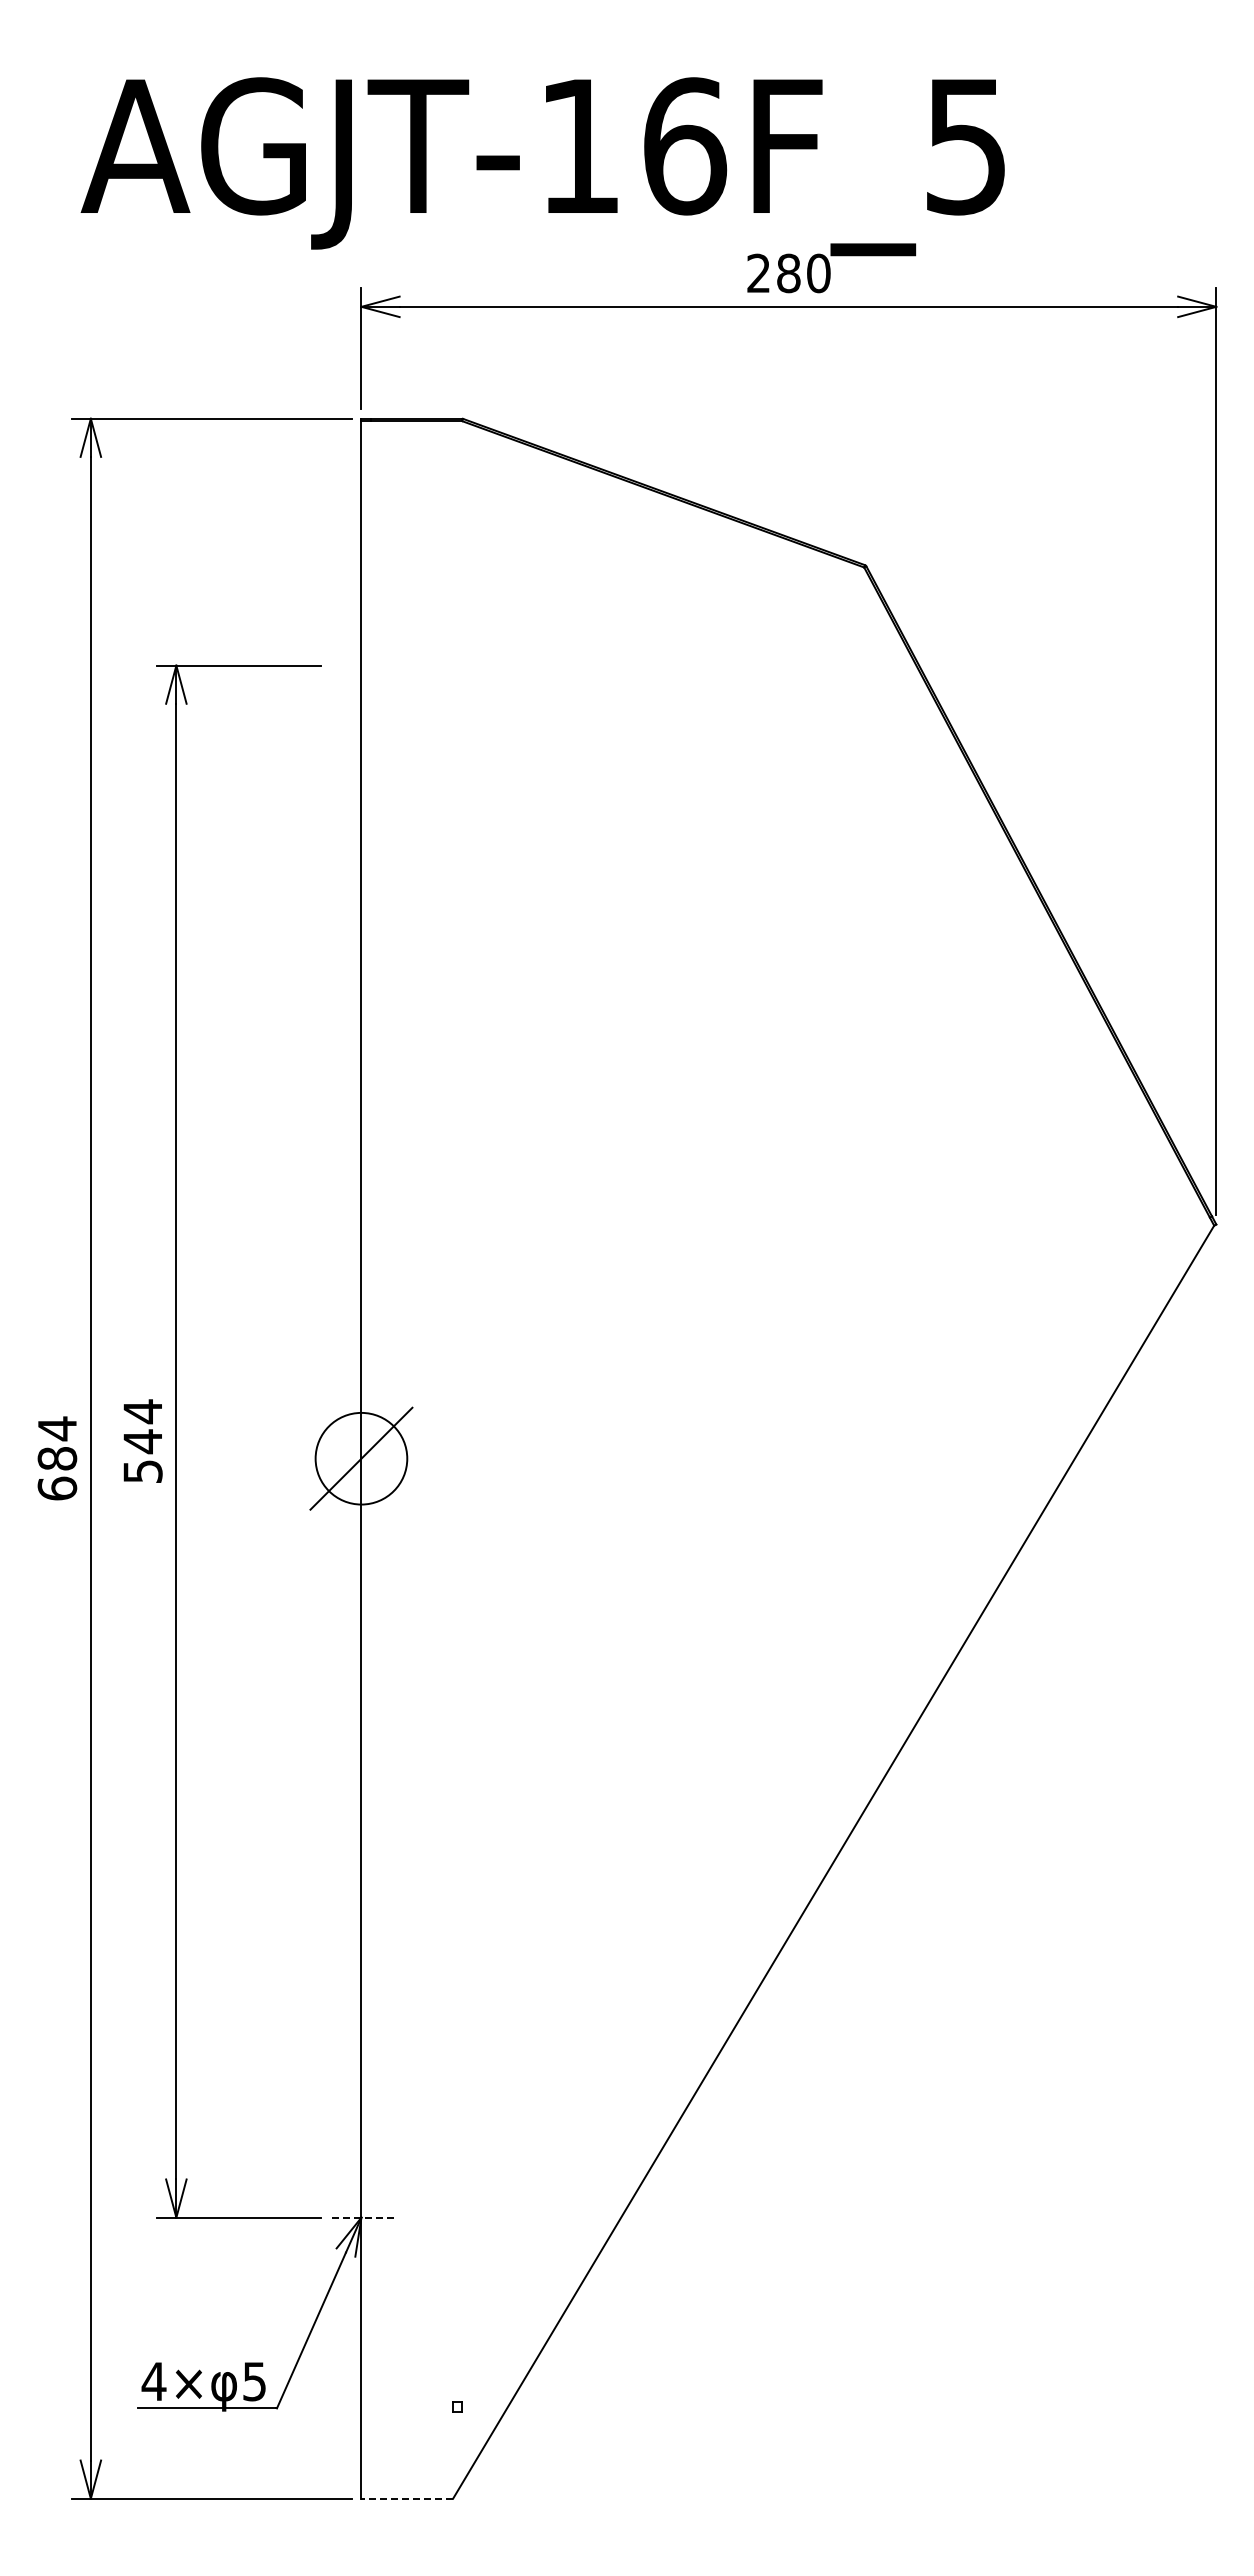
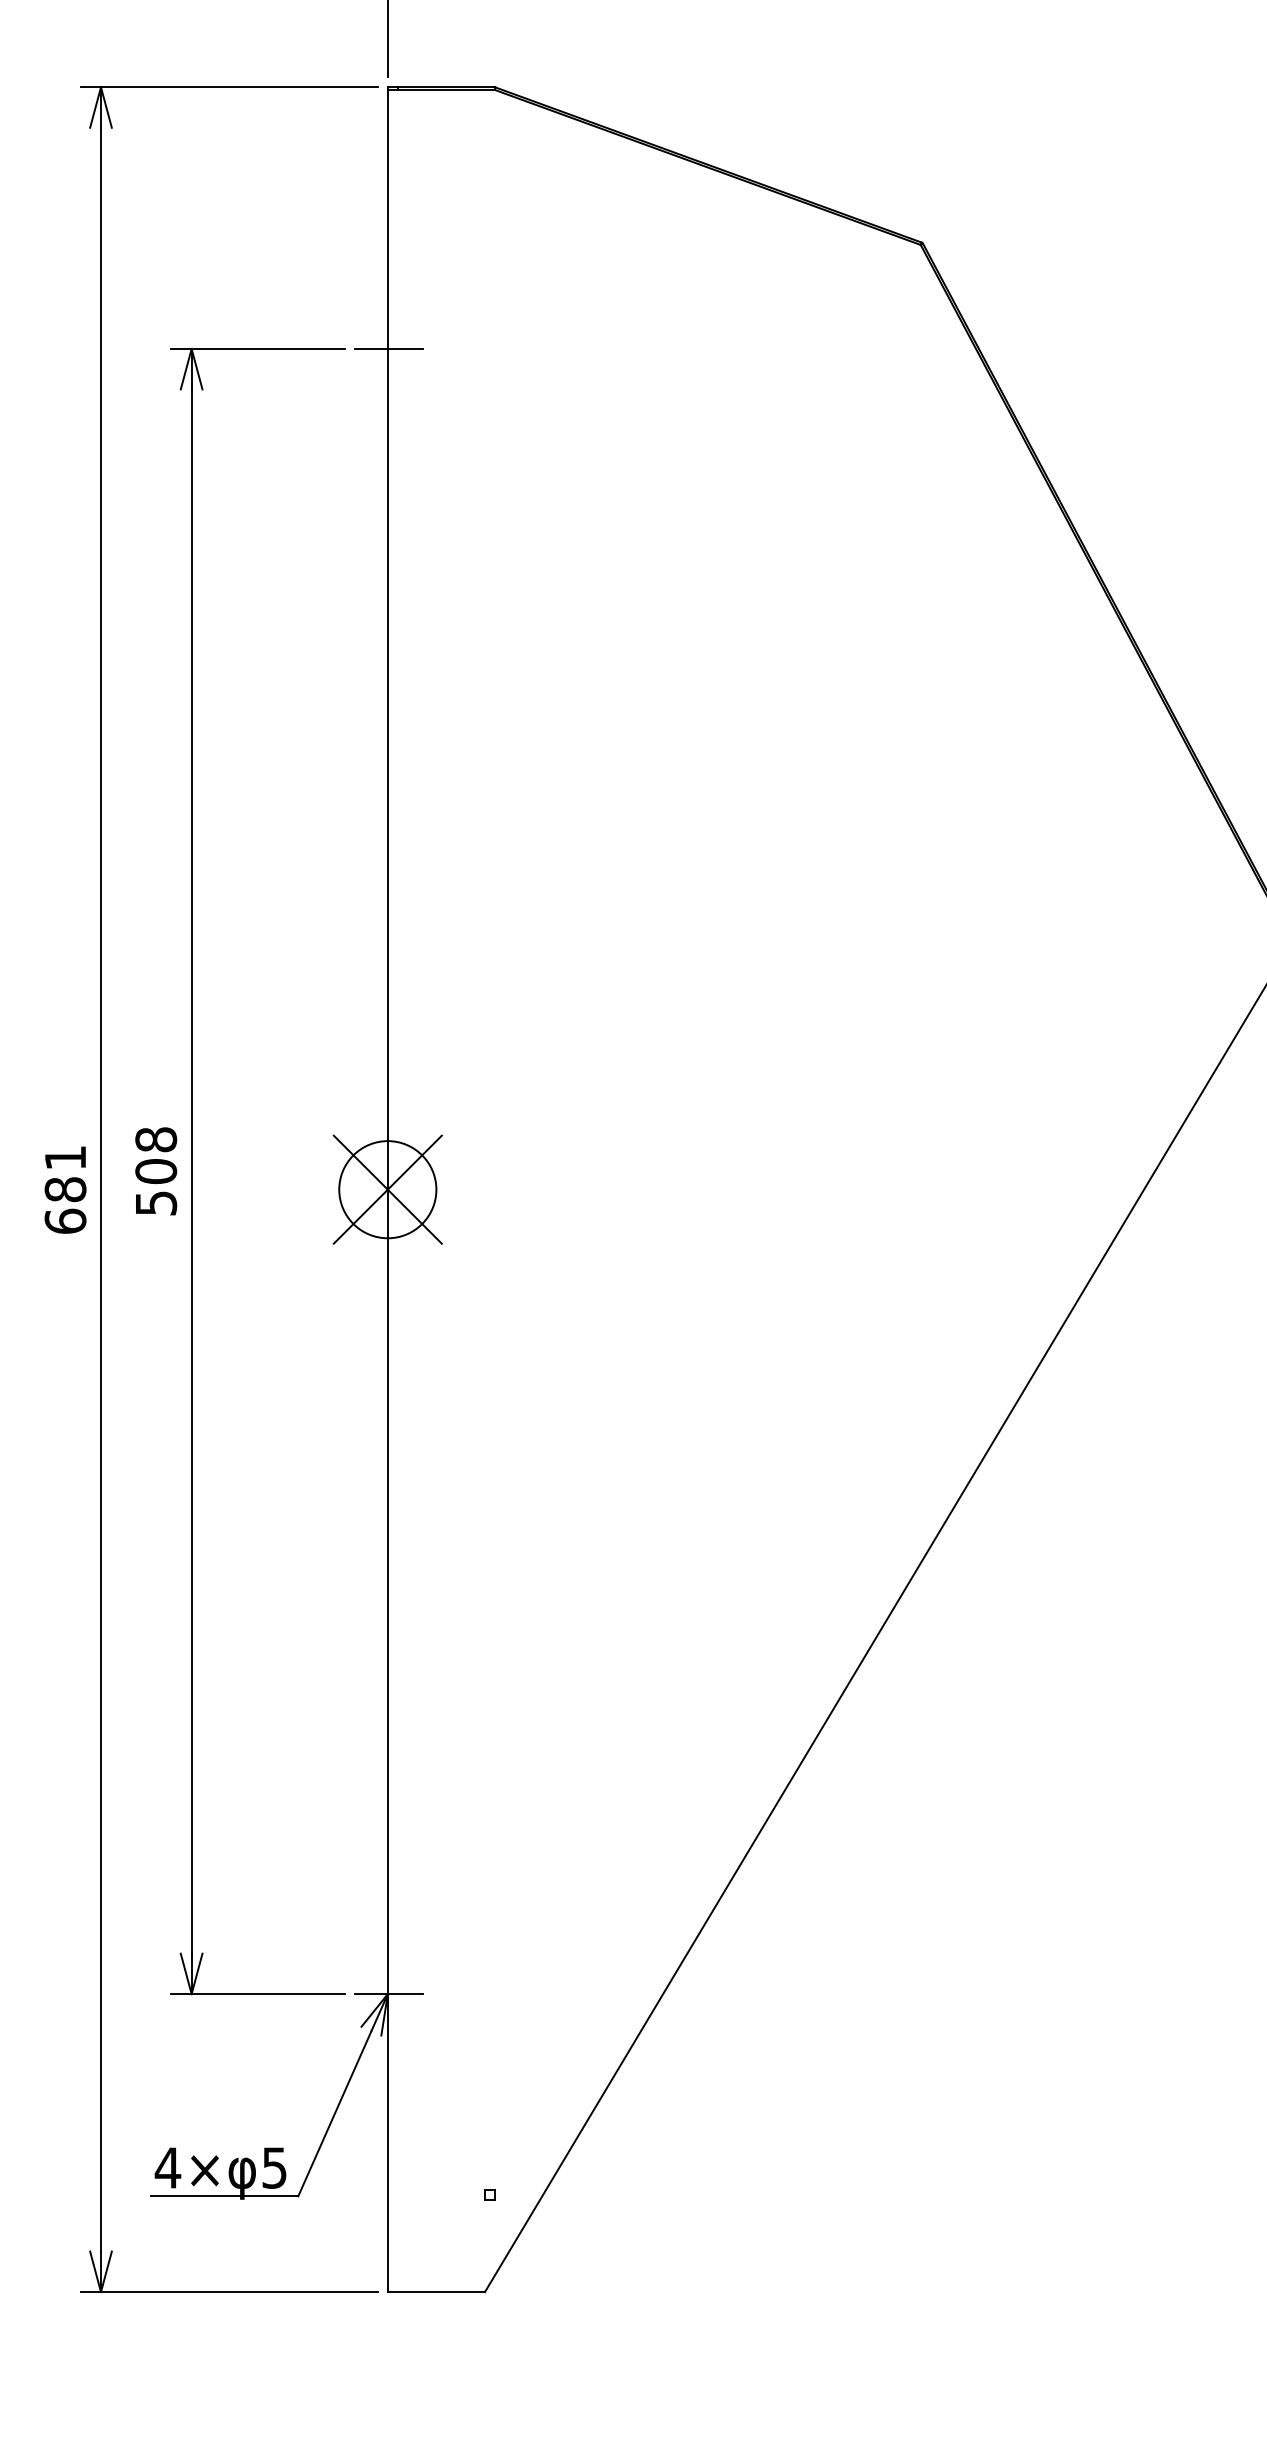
line: (362, 665) -> (388, 348), added
text: (142, 1426) -> (155, 1155), 544 -> 508
text: (57, 1428) -> (65, 1157), 684 -> 681
line: (361, 1458) -> (387, 1189), added
line: (362, 2217) -> (388, 1993), dashed -> solid
line: (407, 2498) -> (436, 2291), dashed -> solid

